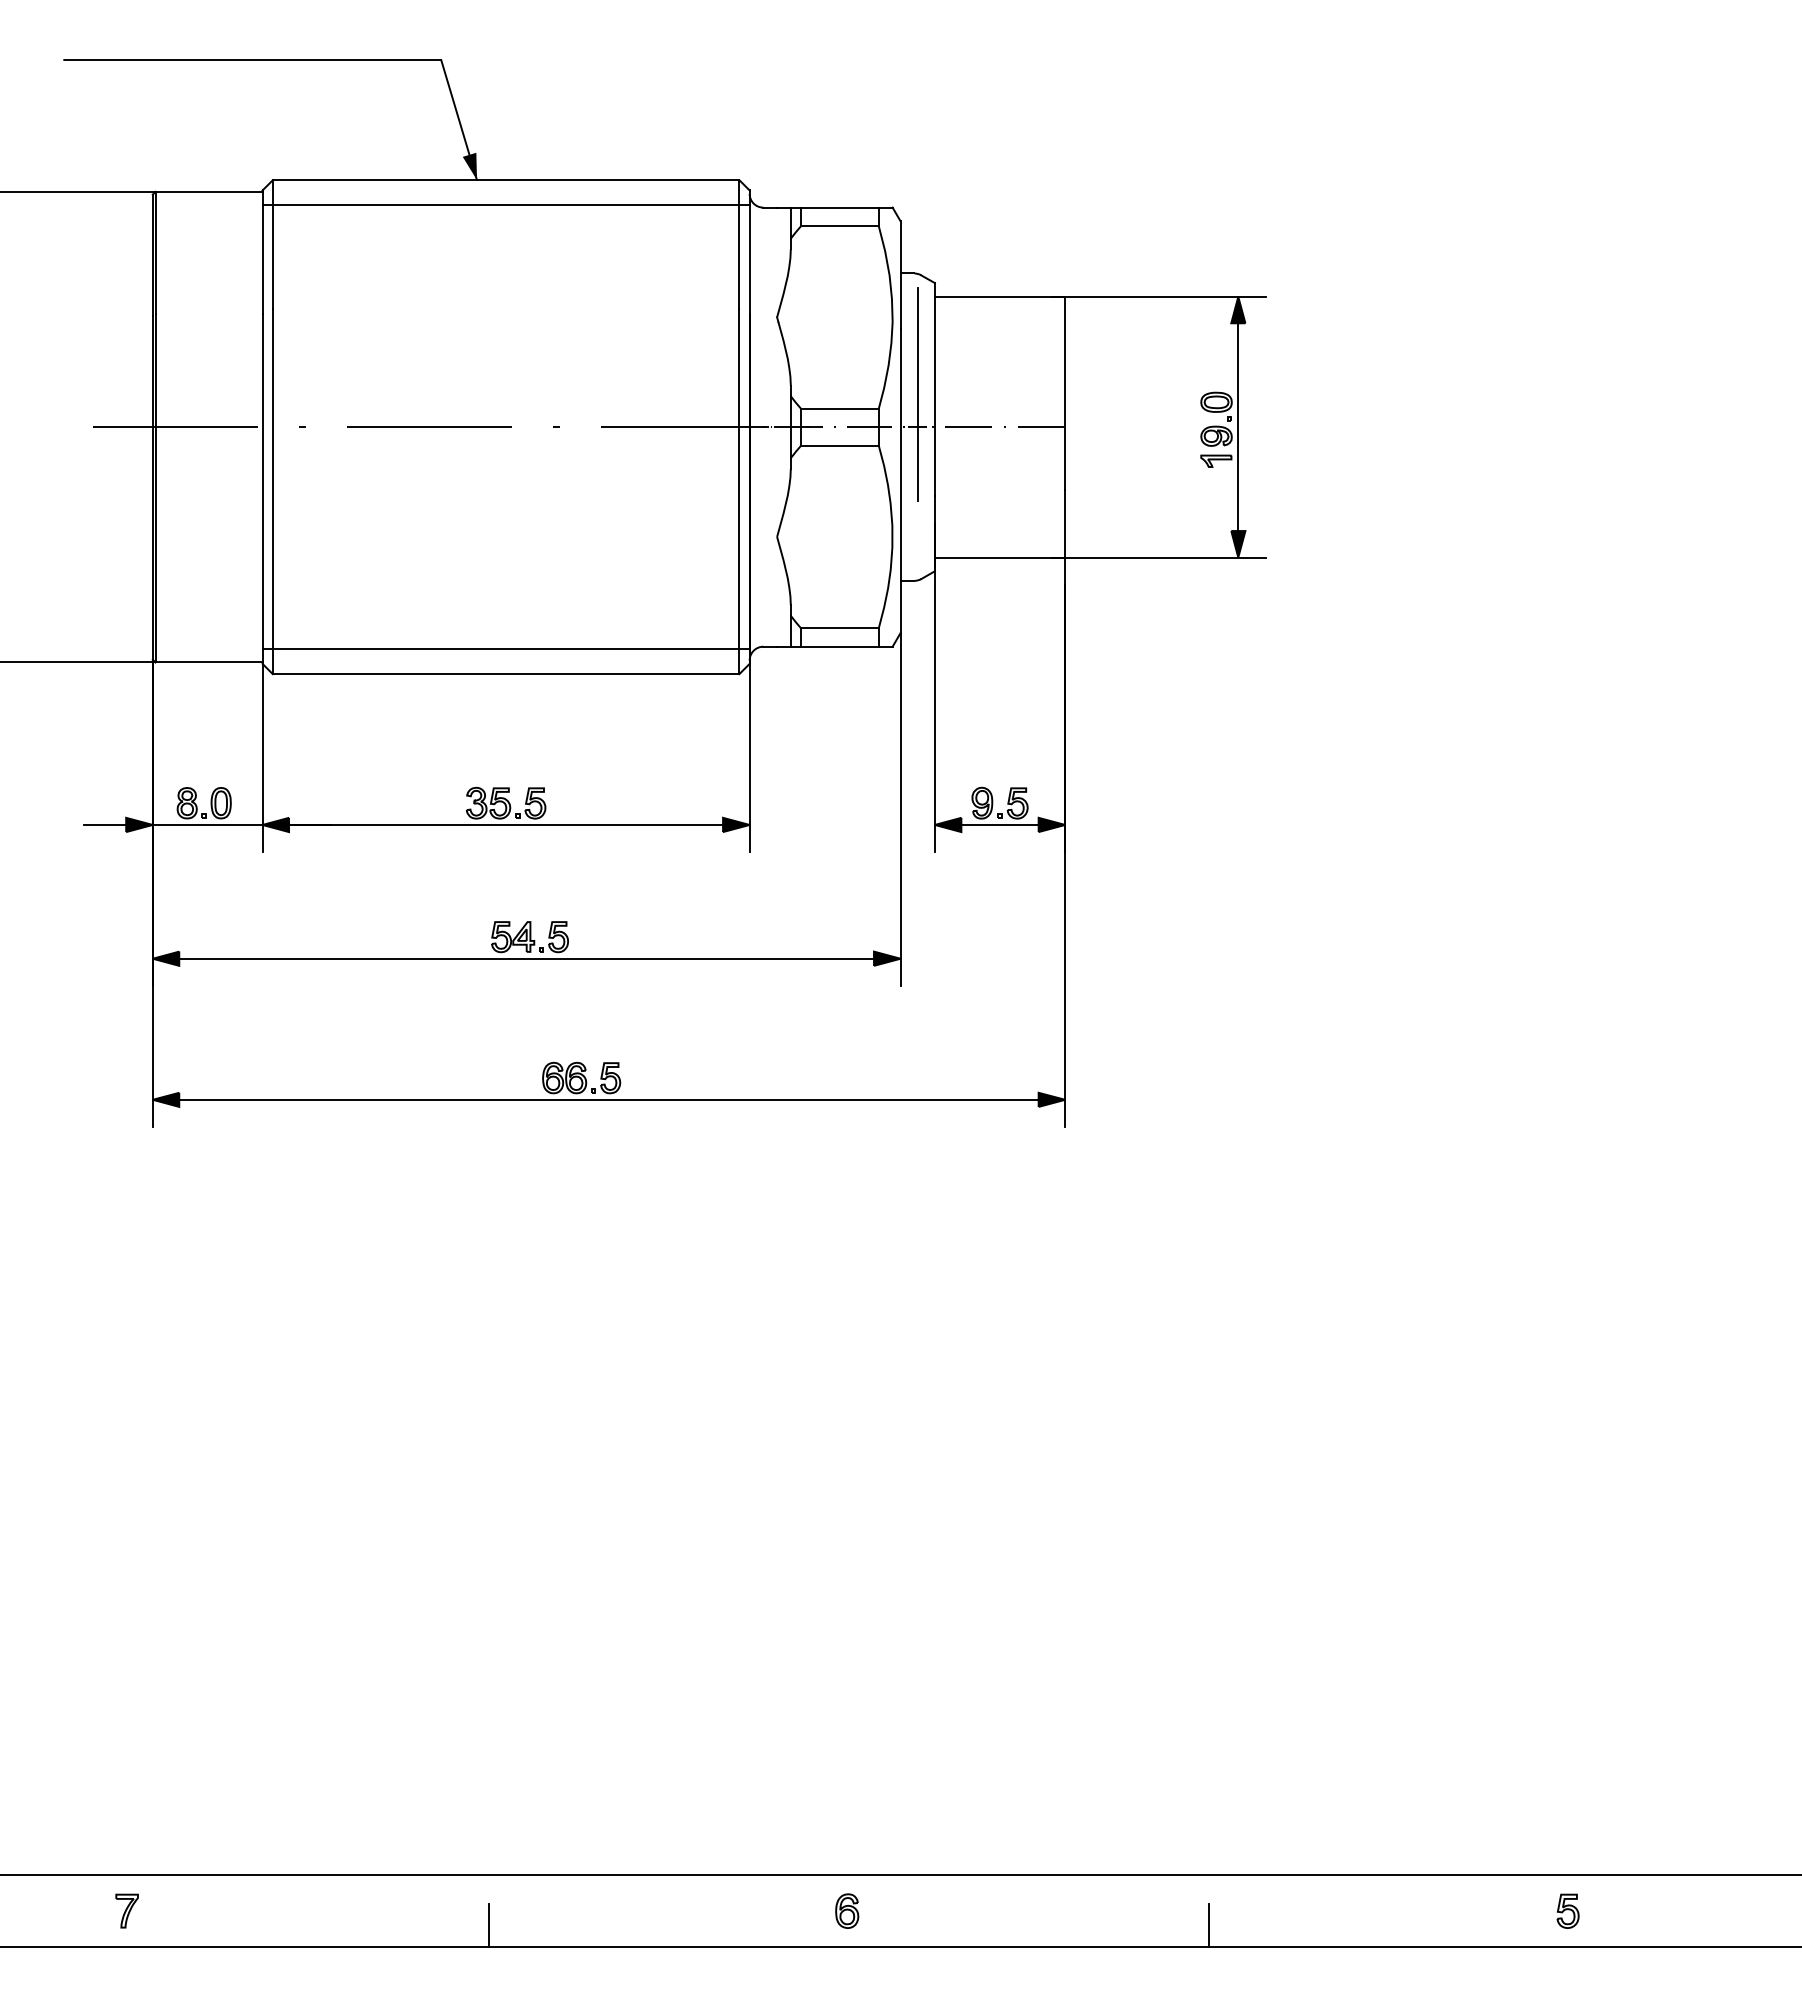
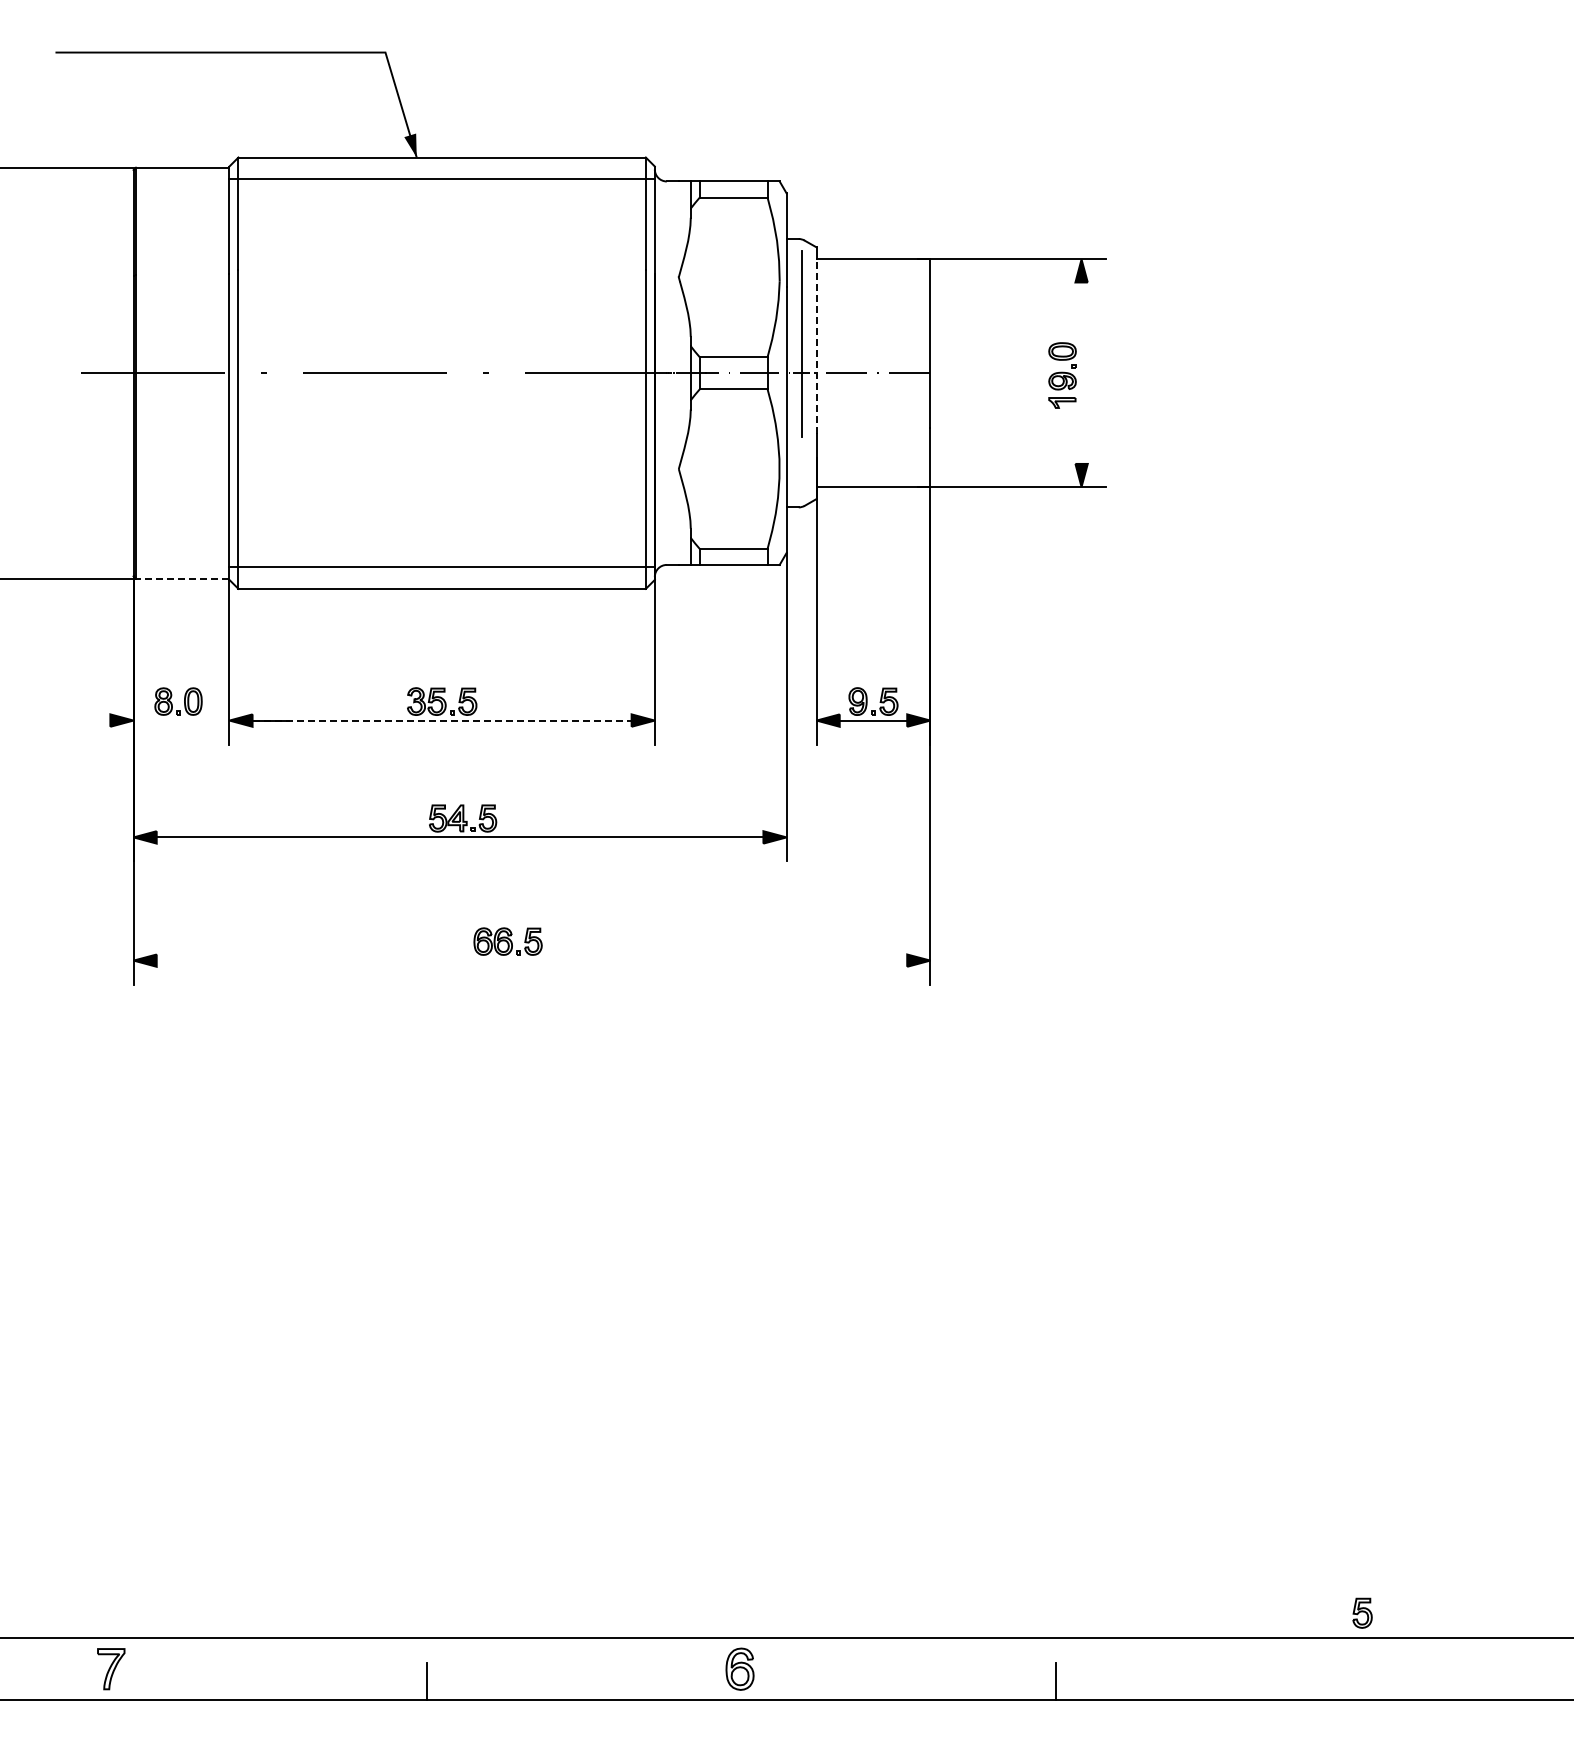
line: (934, 395) -> (816, 345), solid -> dashed
line: (1238, 426) -> (1081, 372), removed
line: (208, 662) -> (182, 578), solid -> dashed
line: (104, 824) -> (91, 720), removed
line: (207, 824) -> (181, 720), removed
line: (506, 824) -> (442, 720), solid -> dashed
line: (608, 1099) -> (531, 960), removed
part: (126, 1910) -> (110, 1668), size x1.4
part: (846, 1910) -> (739, 1668), size x1.4
part: (1568, 1910) -> (1362, 1612), moved

